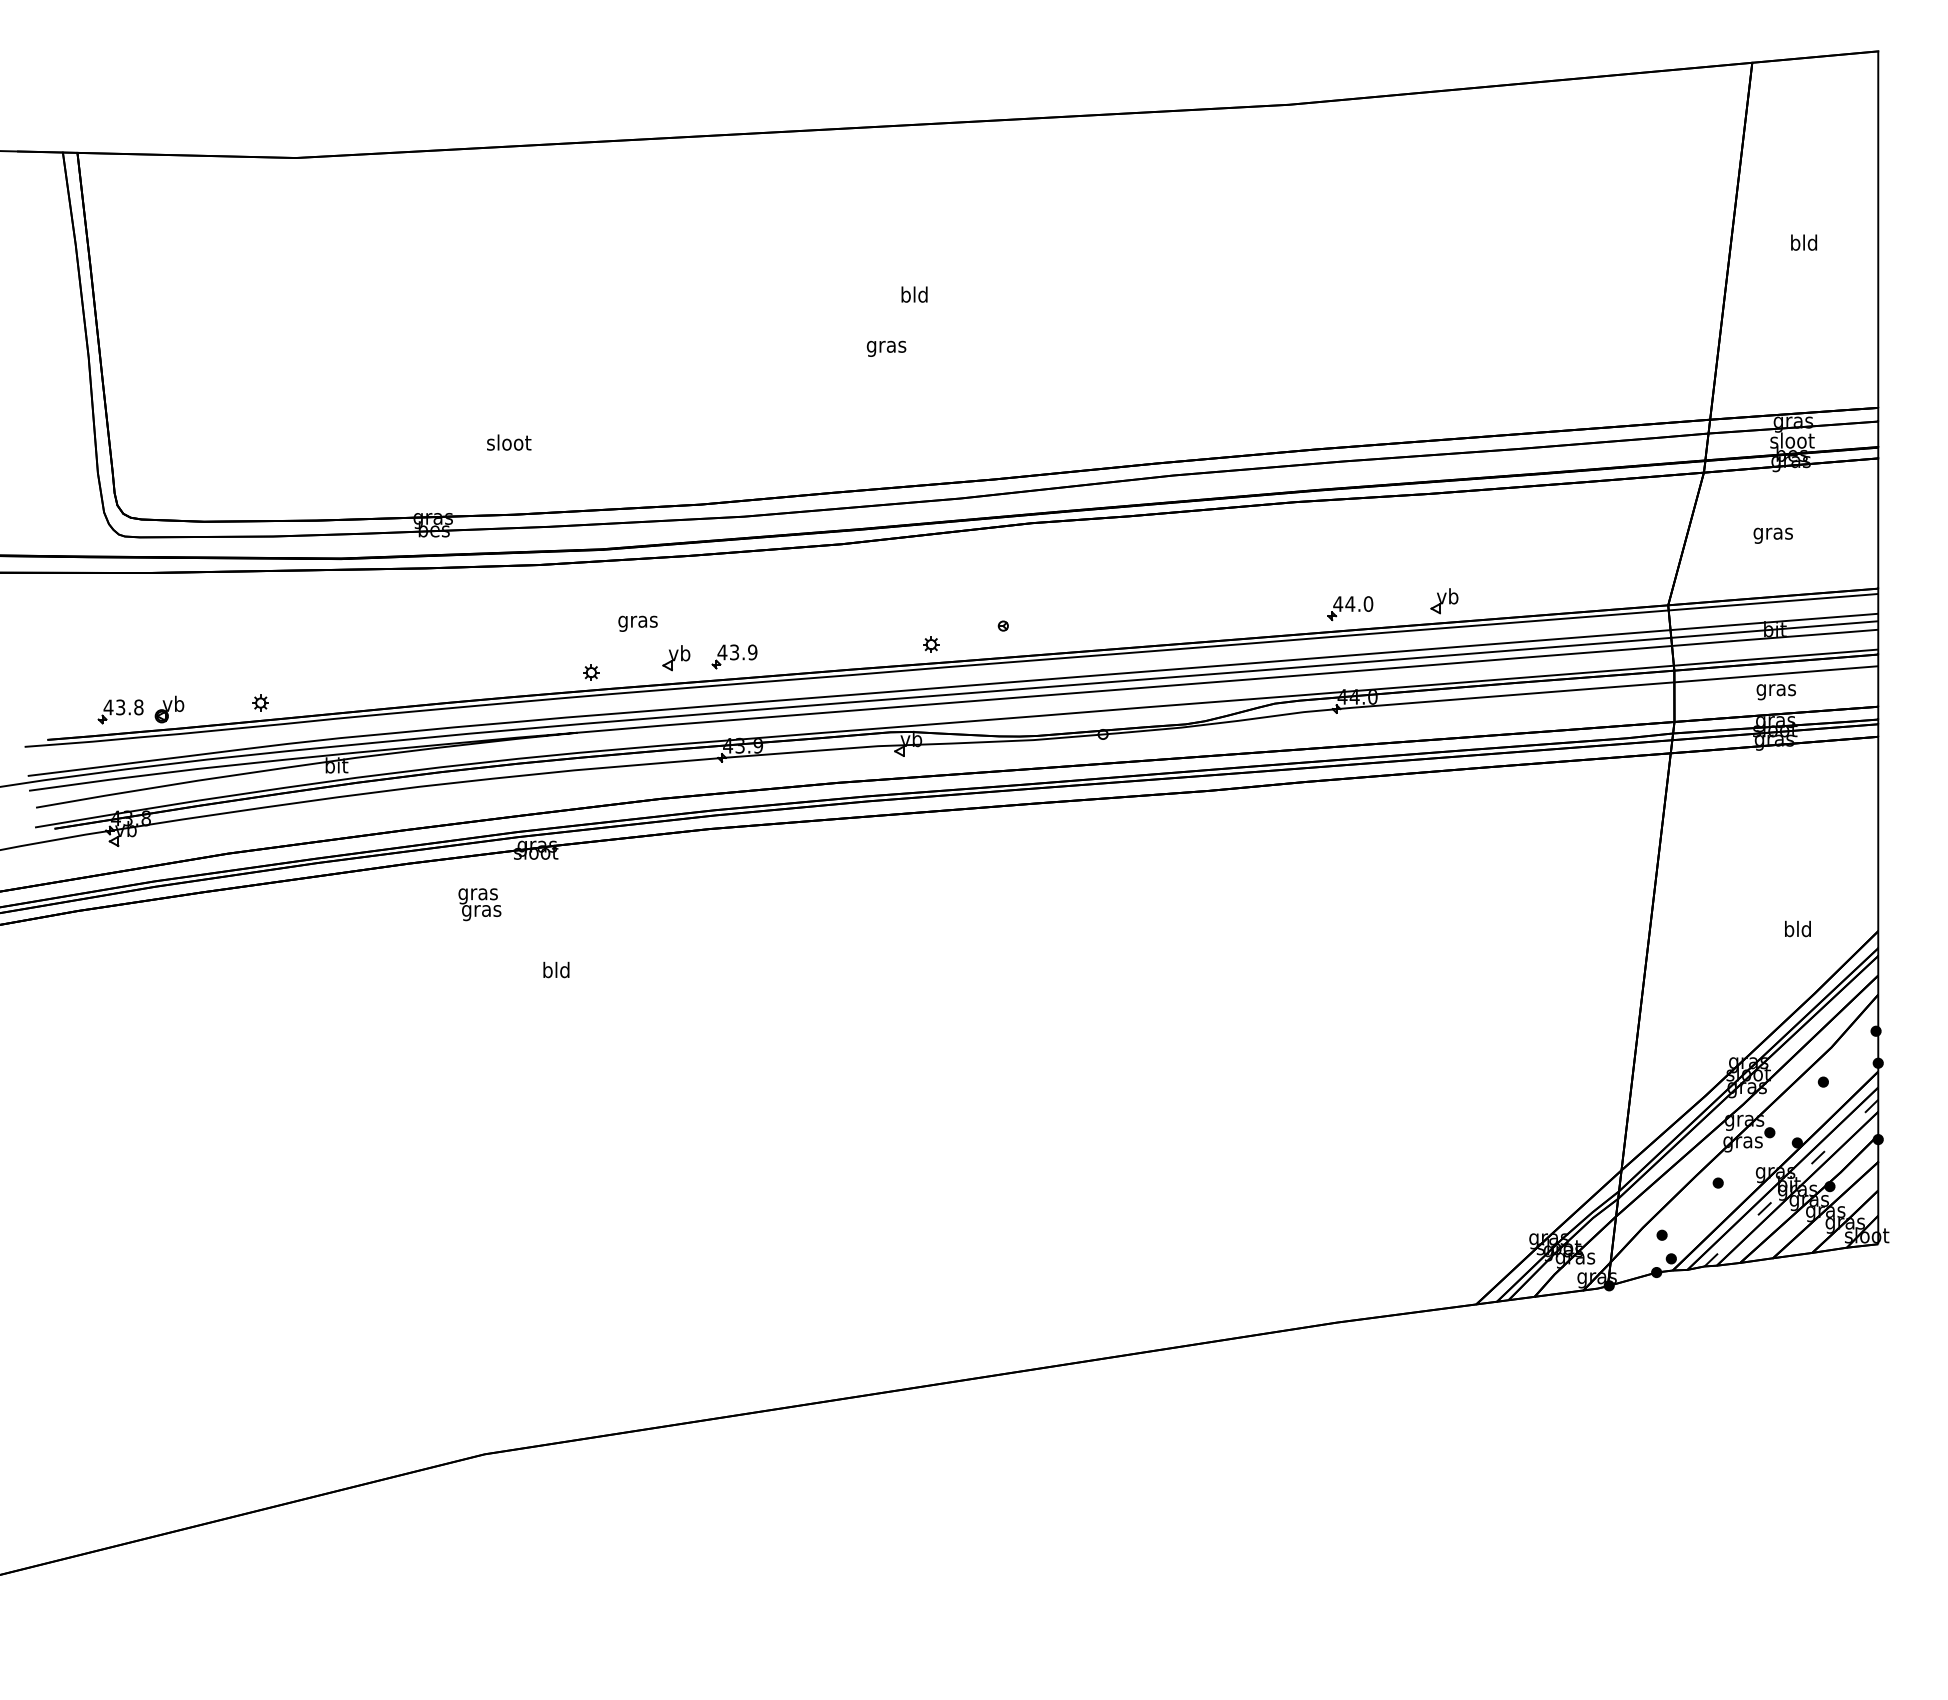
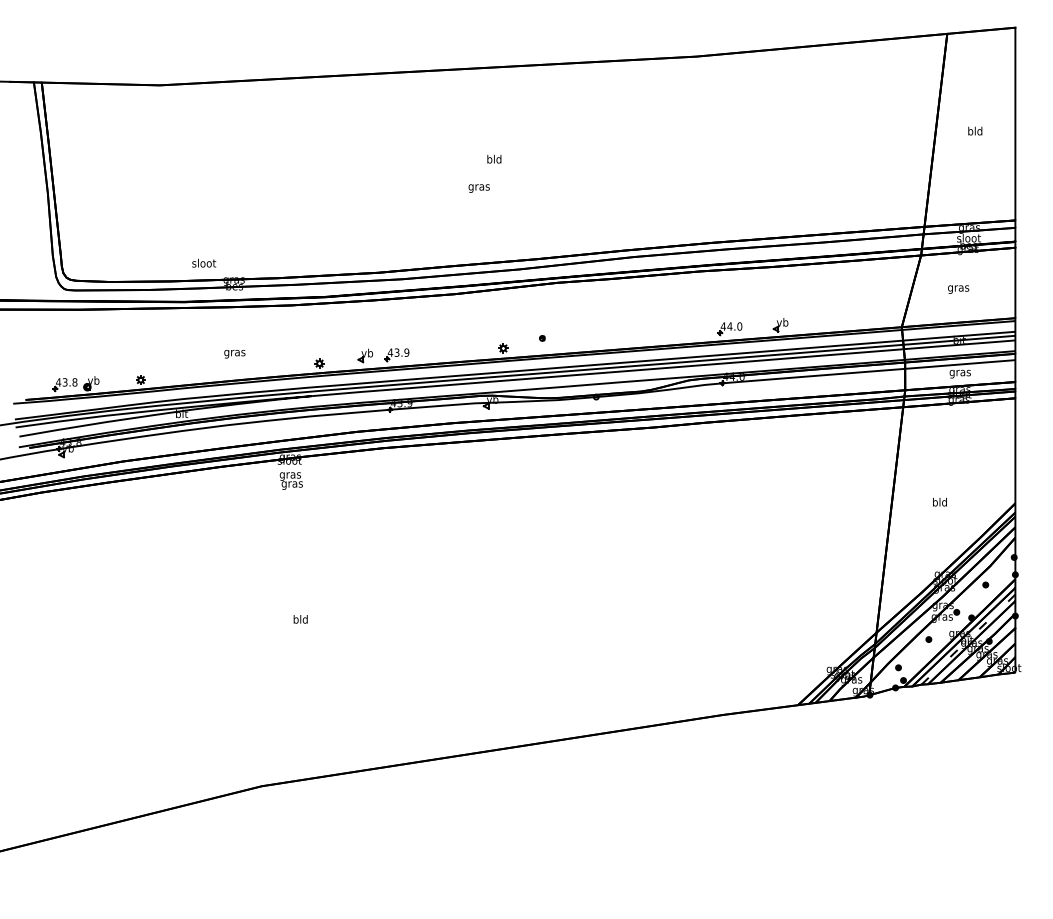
text: (509, 441) -> (204, 262), moved
text: (637, 624) -> (234, 354), moved
text: (478, 903) -> (290, 480), moved
text: (1797, 927) -> (939, 501), moved
text: (555, 970) -> (300, 619), moved

